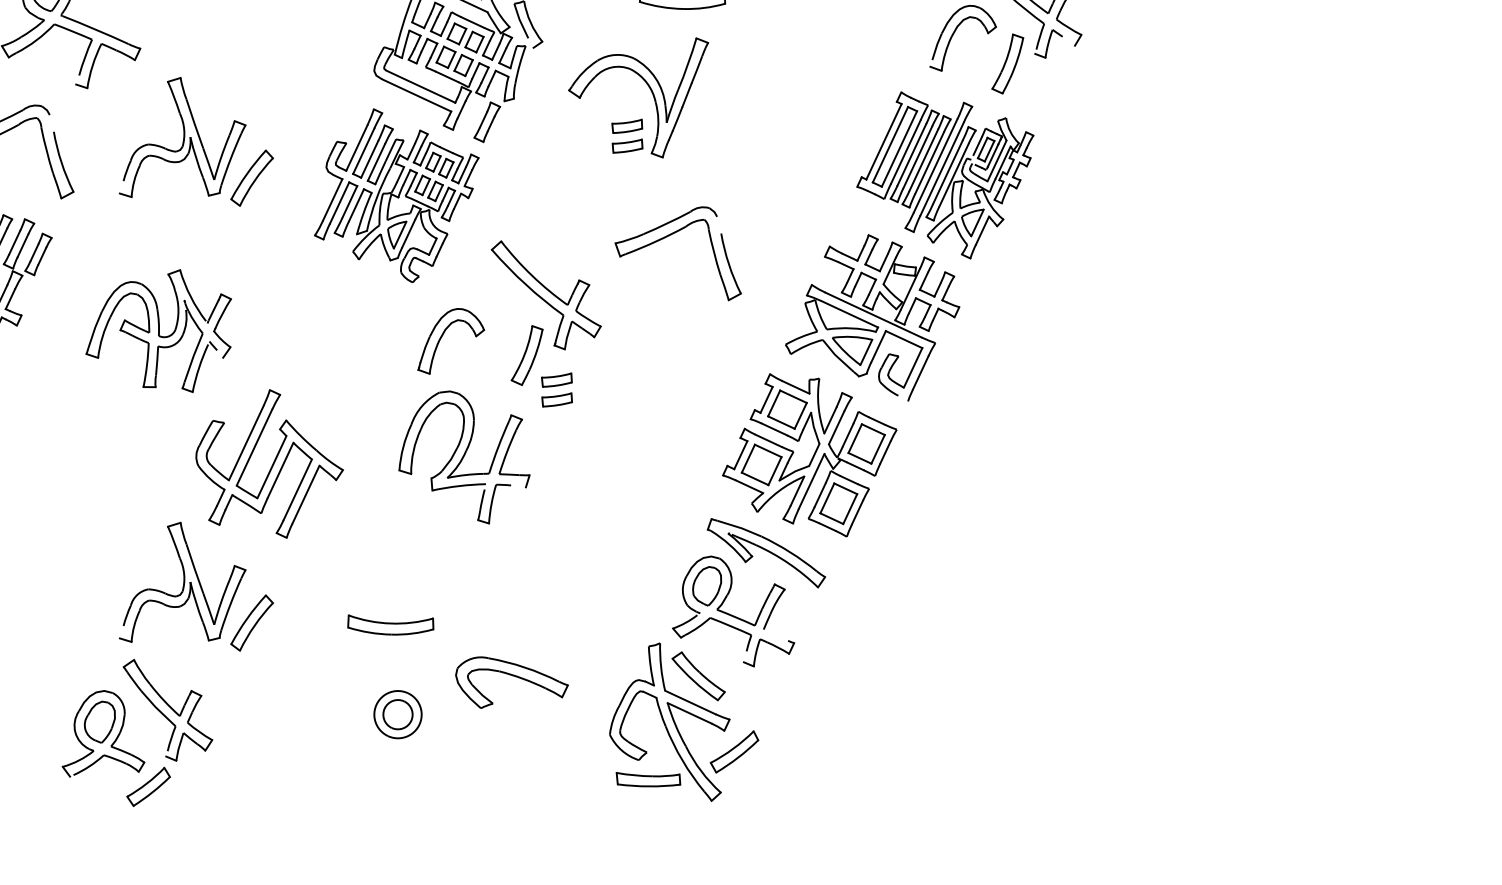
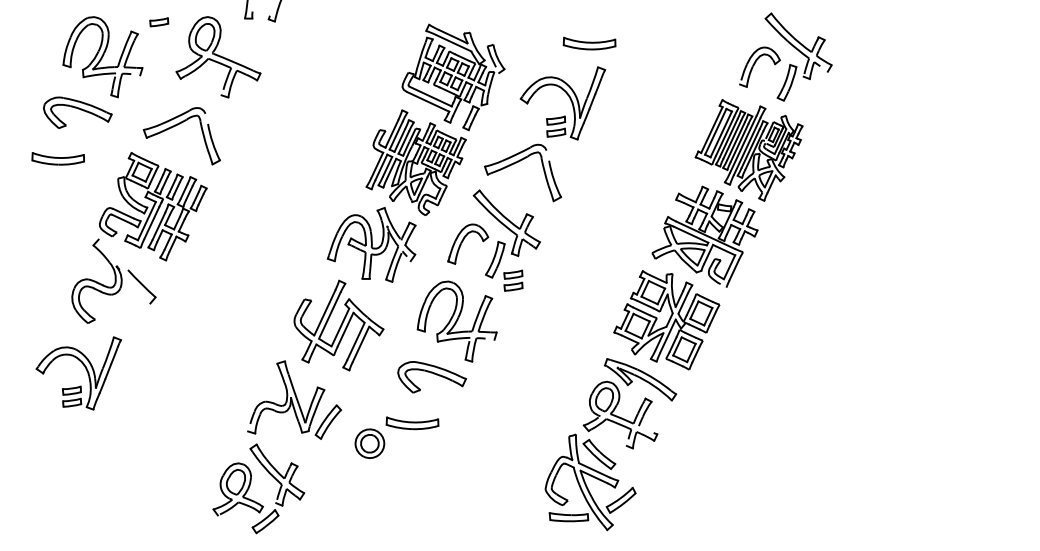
part: (196, 140) -> (294, 129), removed
part: (670, 236) -> (518, 162), moved
part: (158, 330) -> (371, 244), moved
part: (451, 340) -> (468, 243), moved
part: (512, 682) -> (432, 377), moved
part: (397, 714) -> (369, 443), moved

